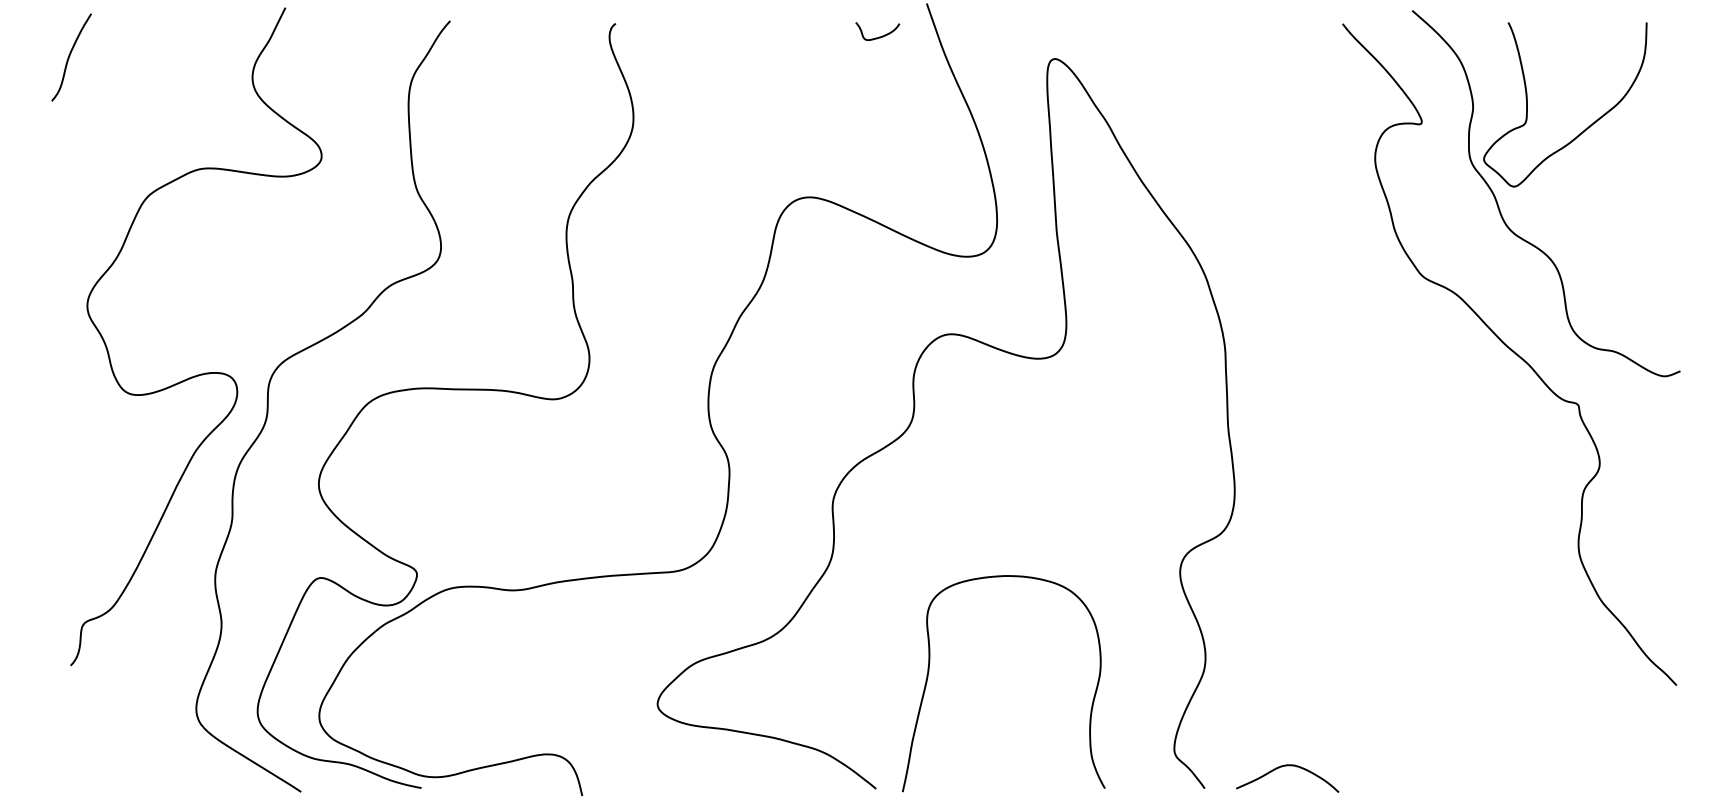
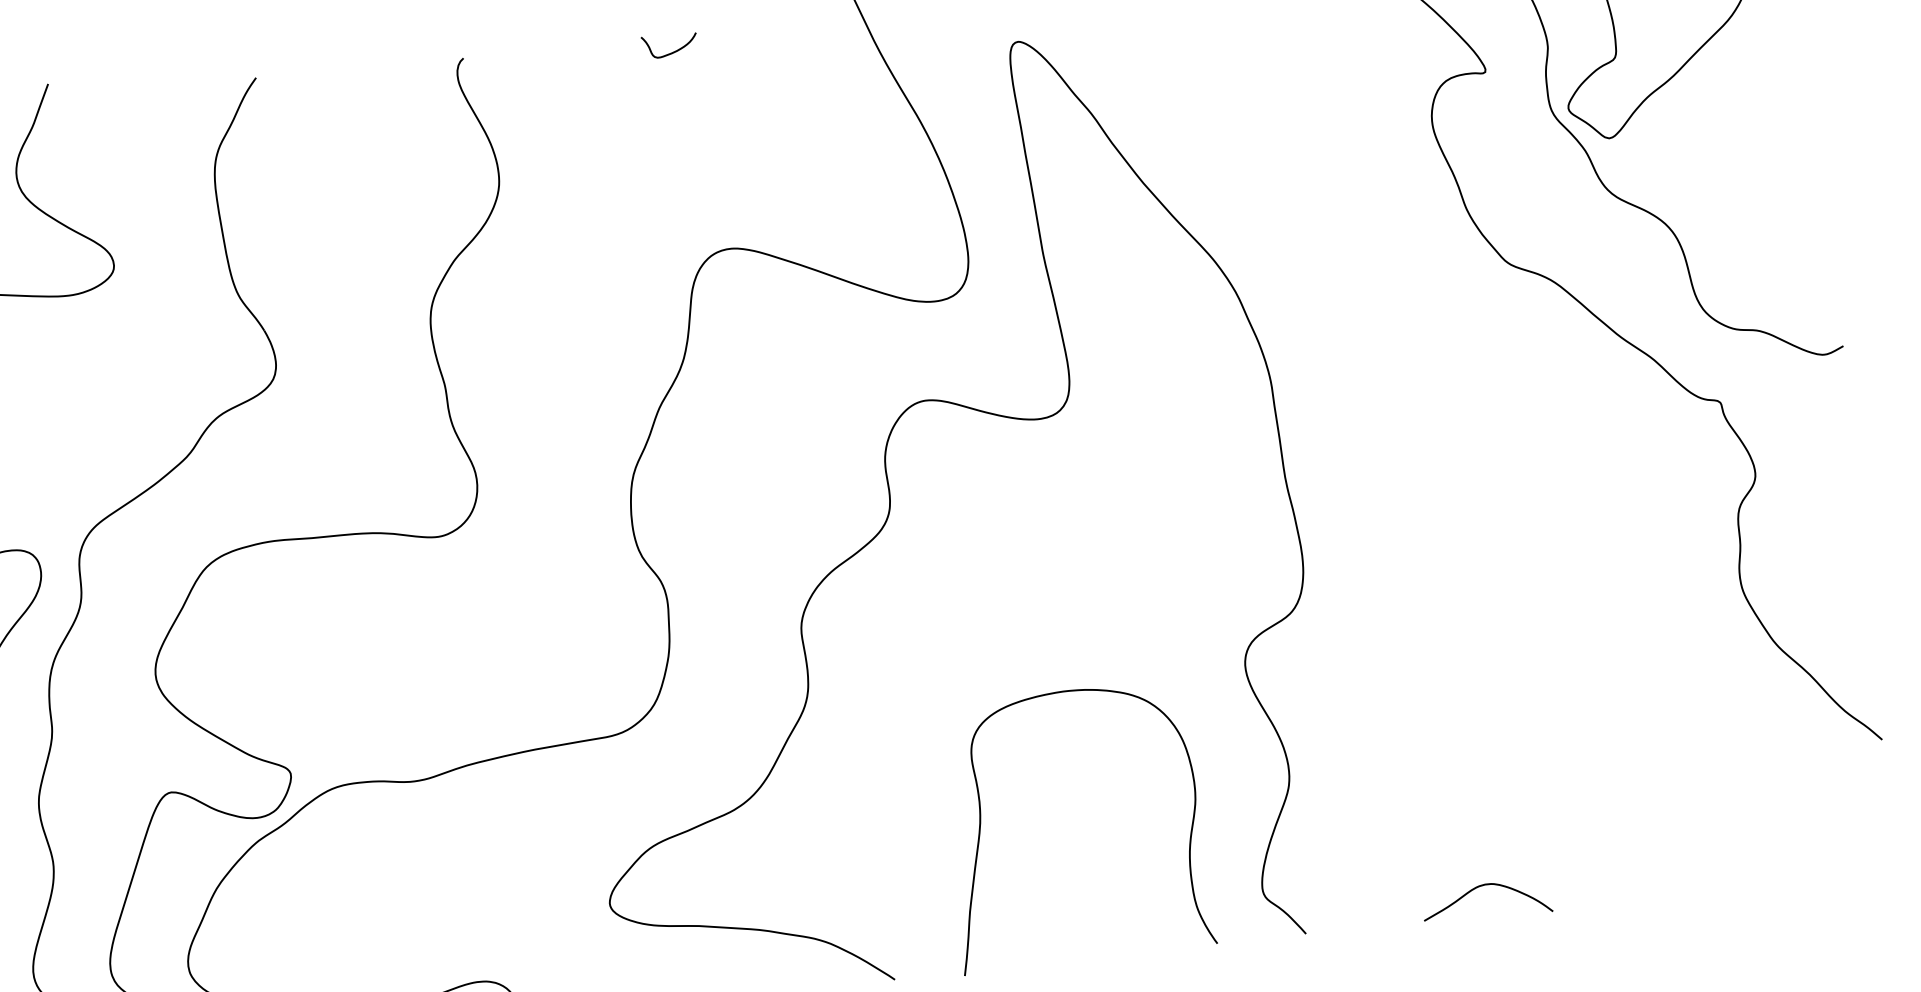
curve: (879, 36) -> (672, 51), moved
curve: (929, 672) -> (981, 822), moved
curve: (1287, 766) -> (1485, 886), moved

